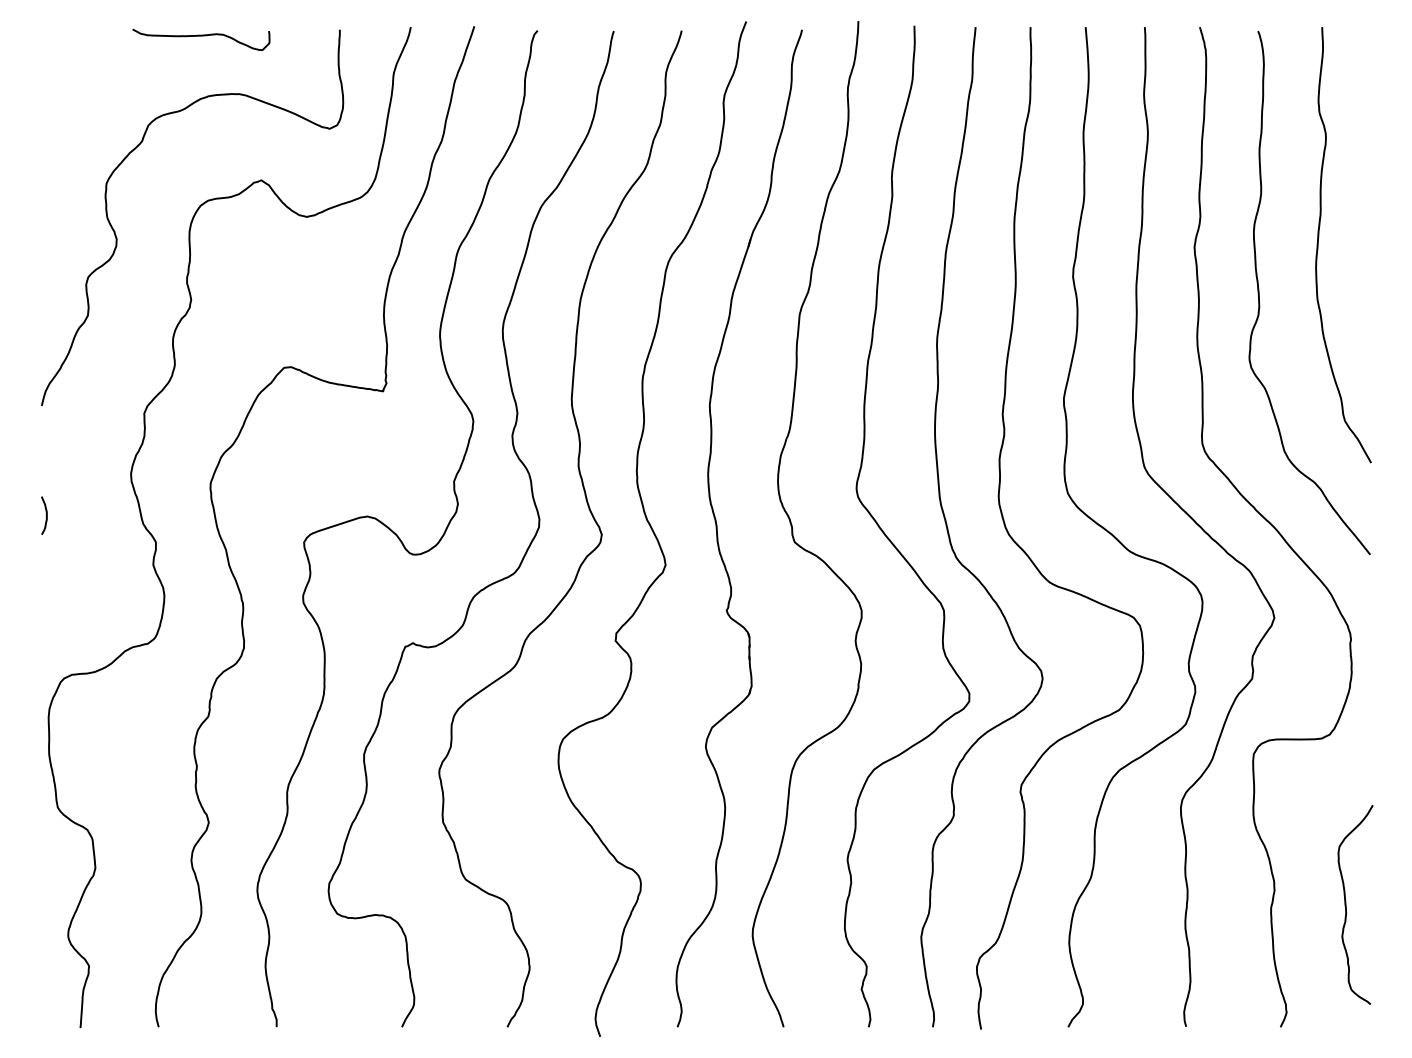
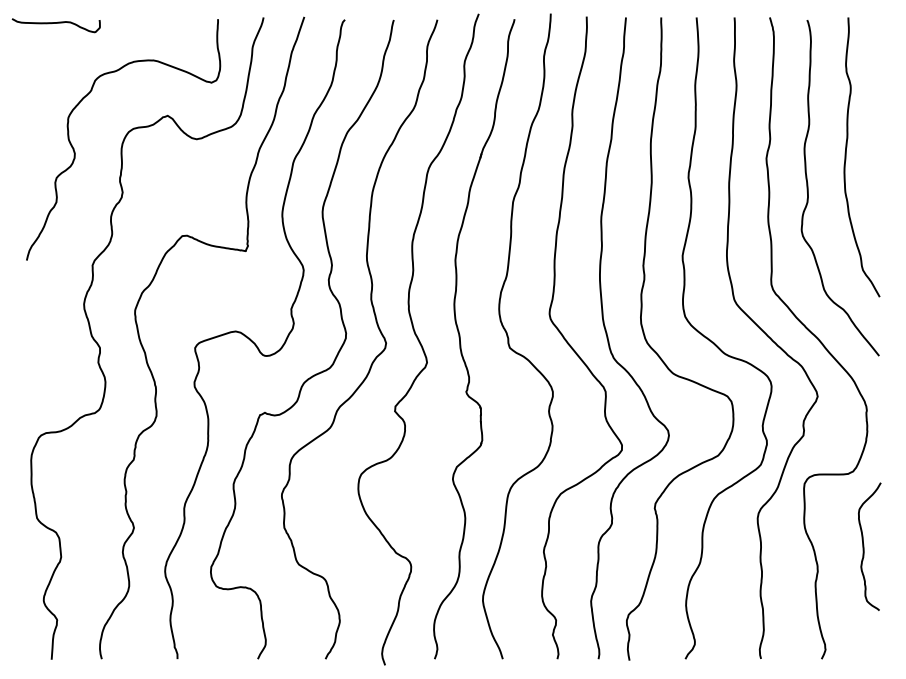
curve: (200, 36) -> (55, 23), moved
curve: (45, 514) -> (29, 330), removed
curve: (1347, 904) -> (864, 546), moved

